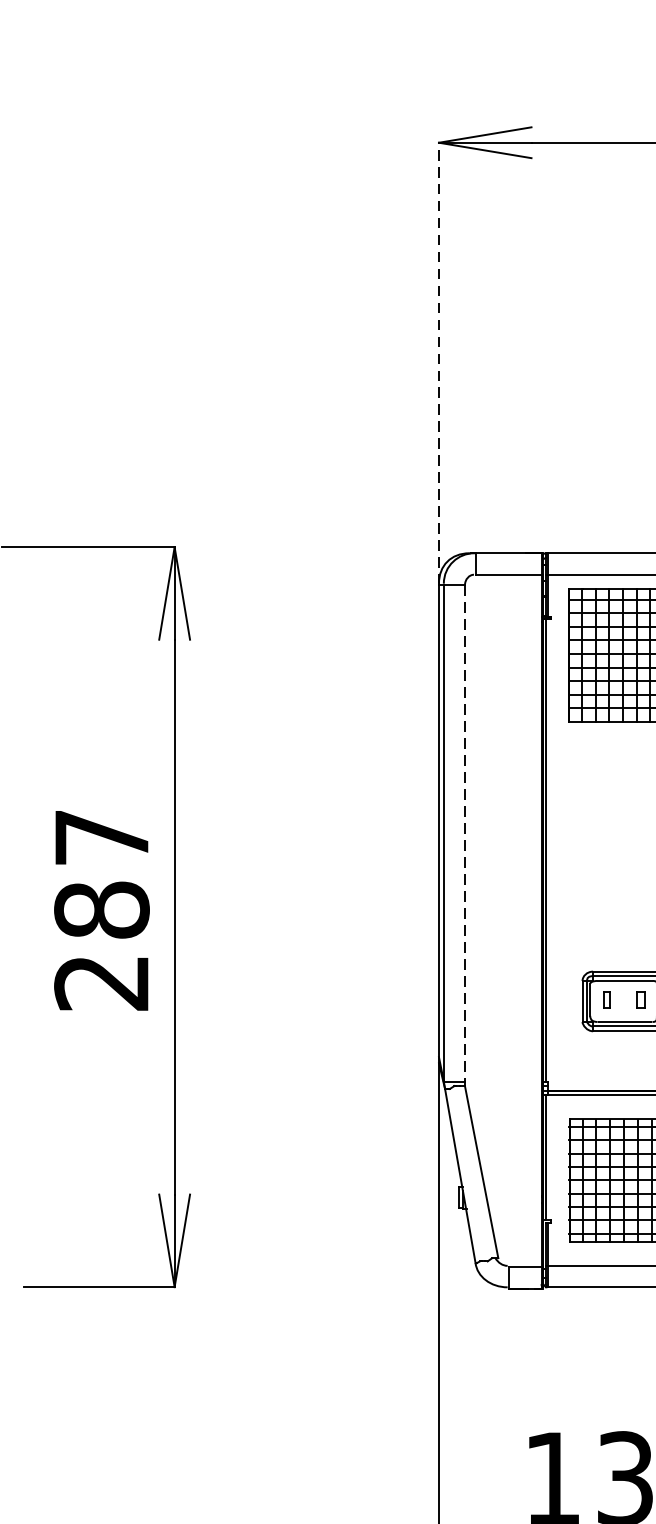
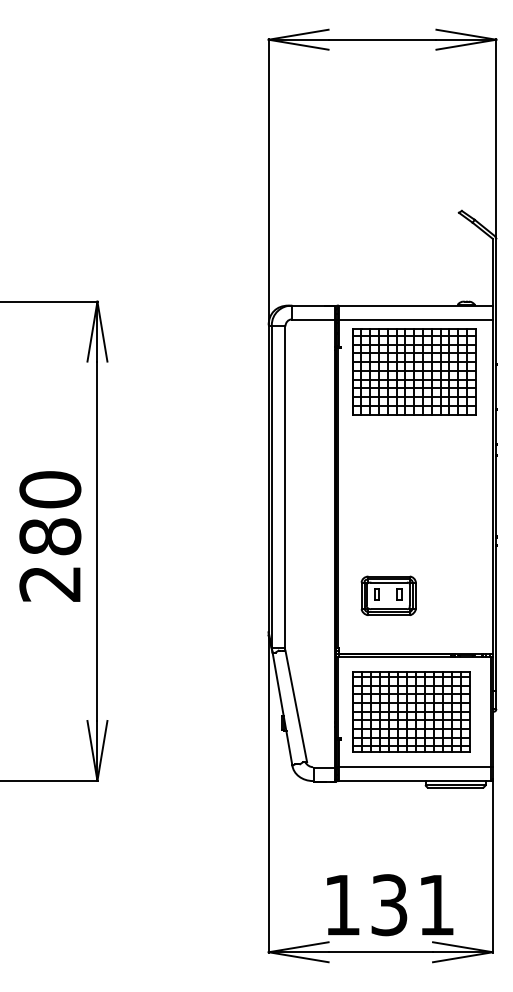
line: (438, 363) -> (268, 182), dashed -> solid
line: (464, 834) -> (285, 487), dashed -> solid
text: (102, 837) -> (50, 489), 287 -> 280

